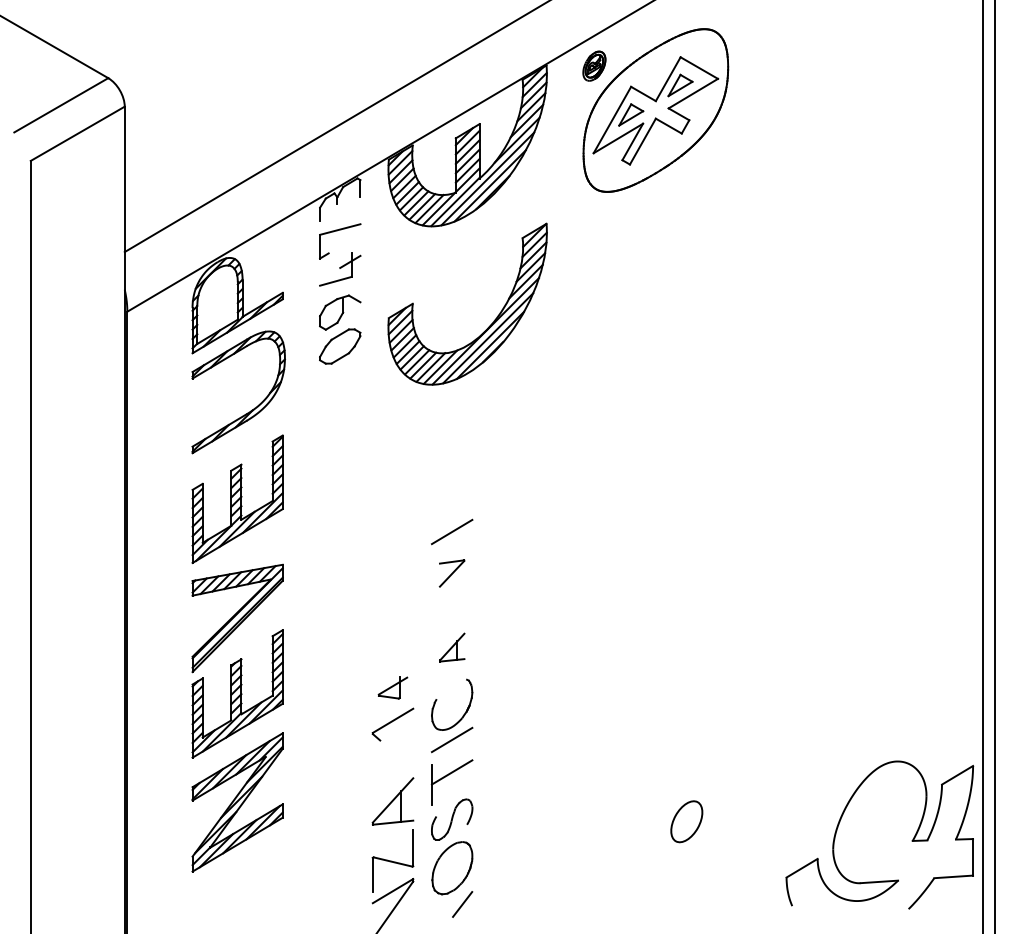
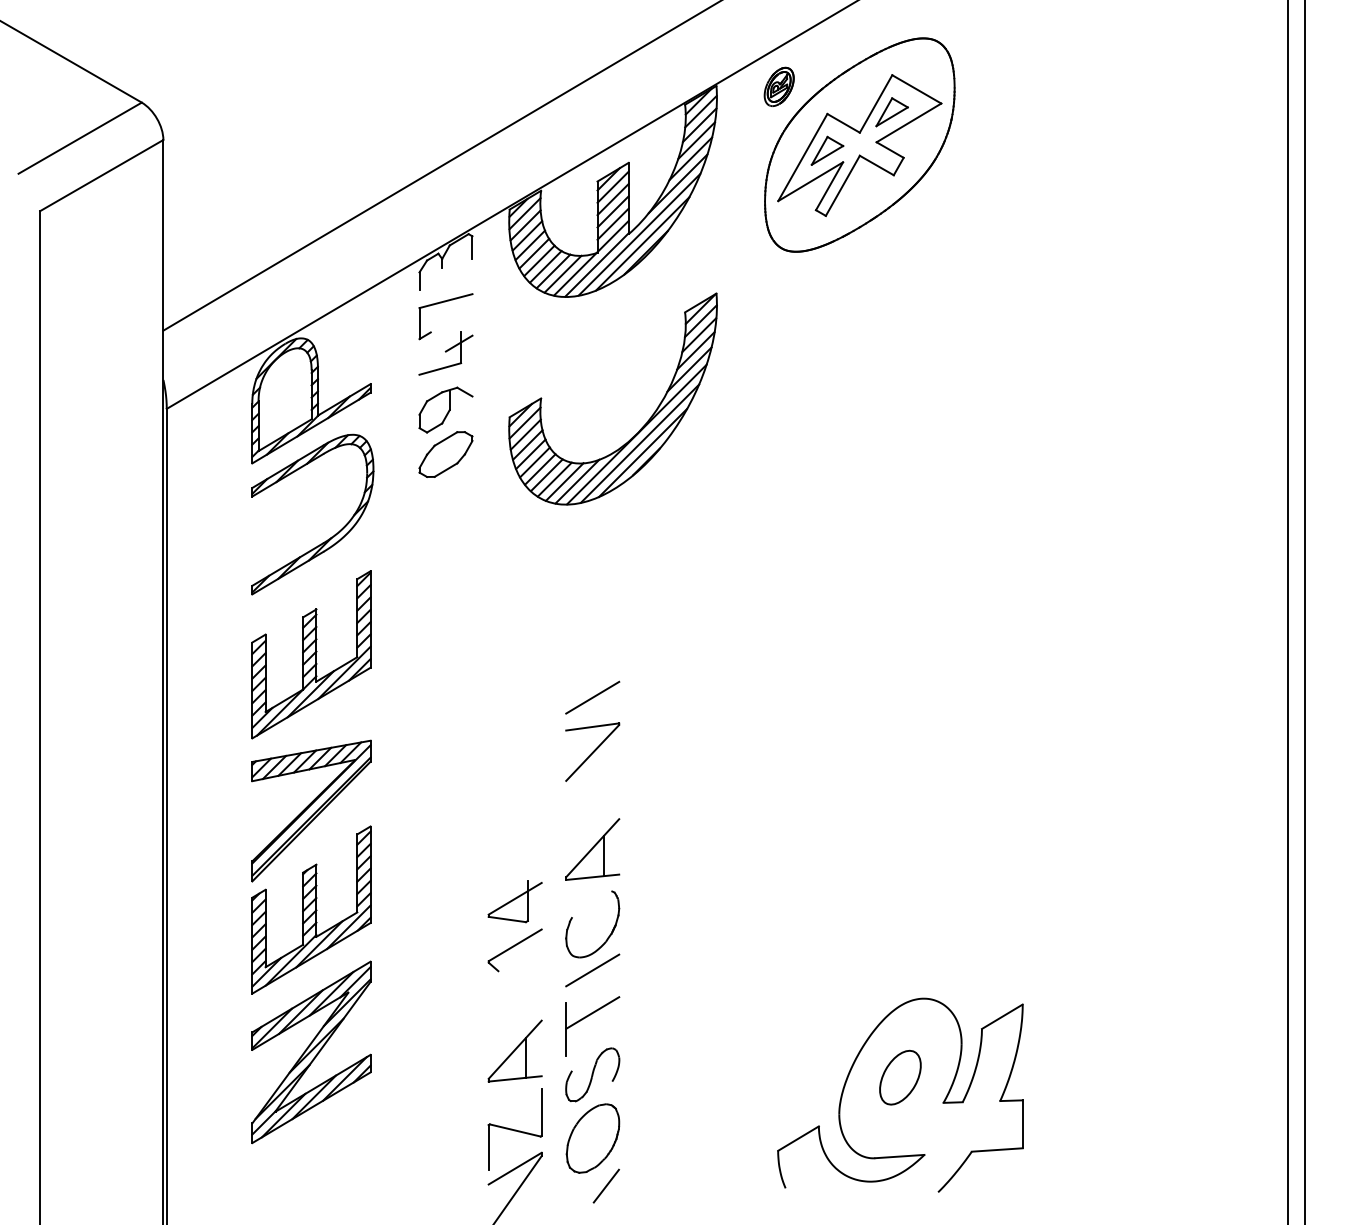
part: (451, 573) -> (591, 752), size x1.67
part: (452, 647) -> (593, 849), size x1.67
part: (392, 687) -> (514, 901), size x1.43
part: (911, 840) -> (941, 1102), moved

